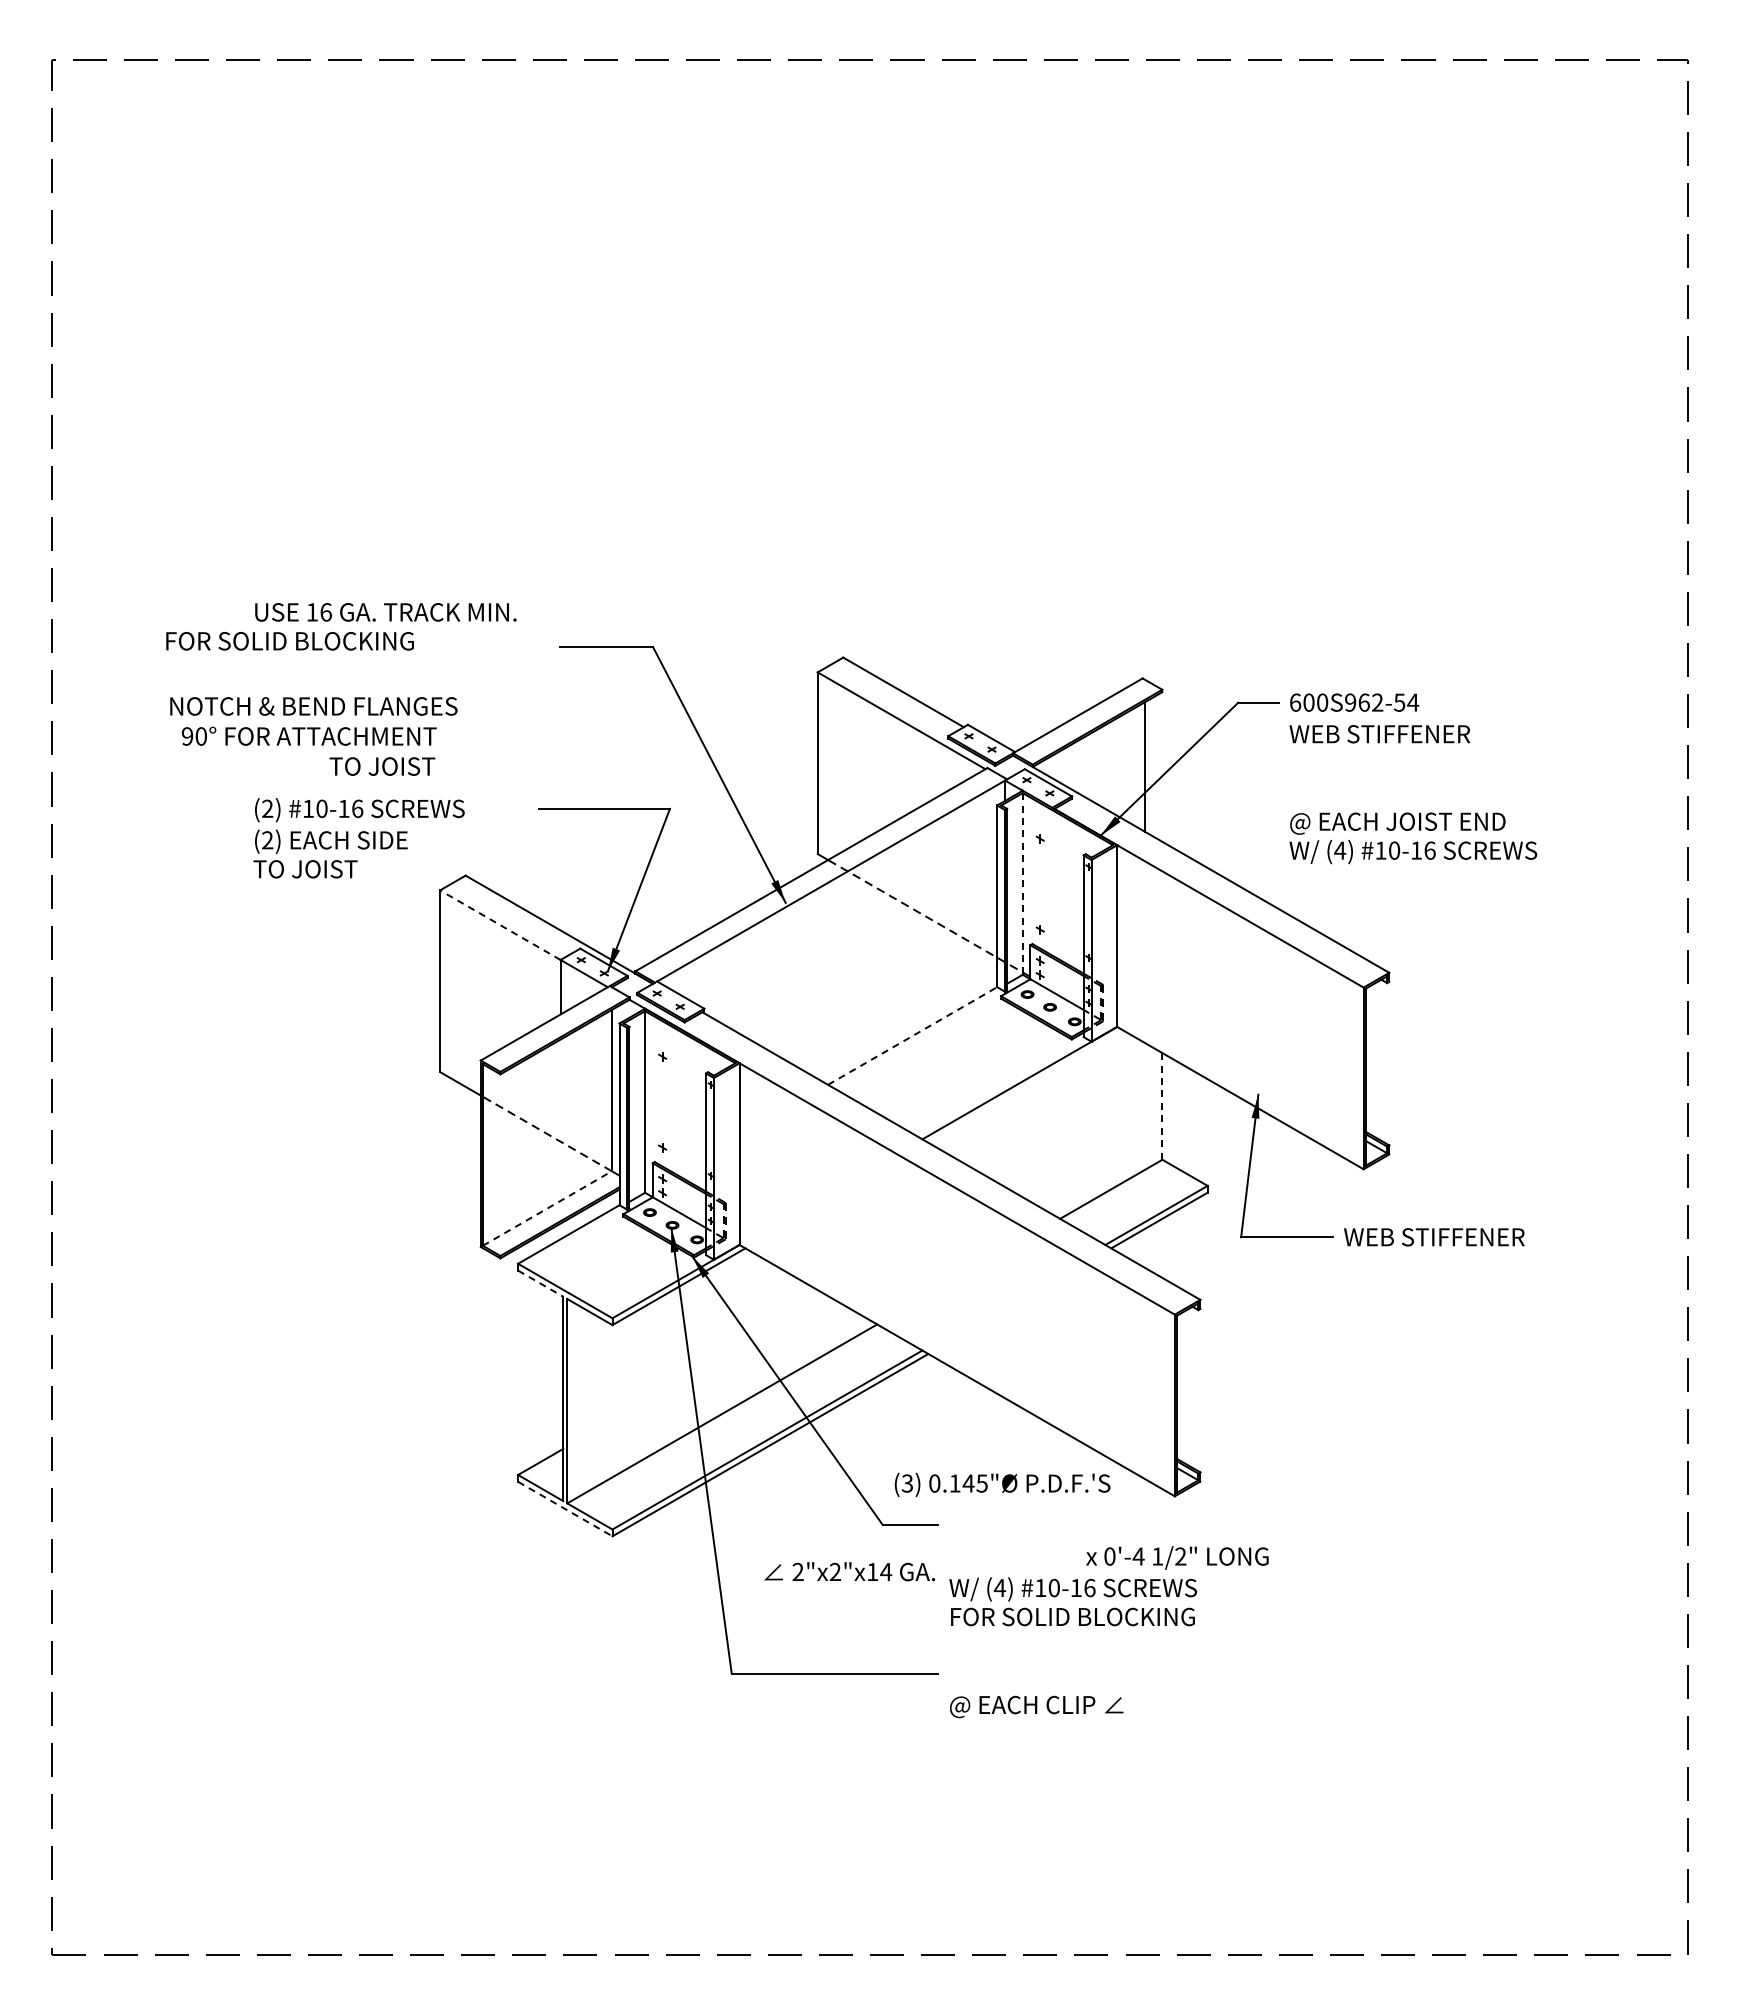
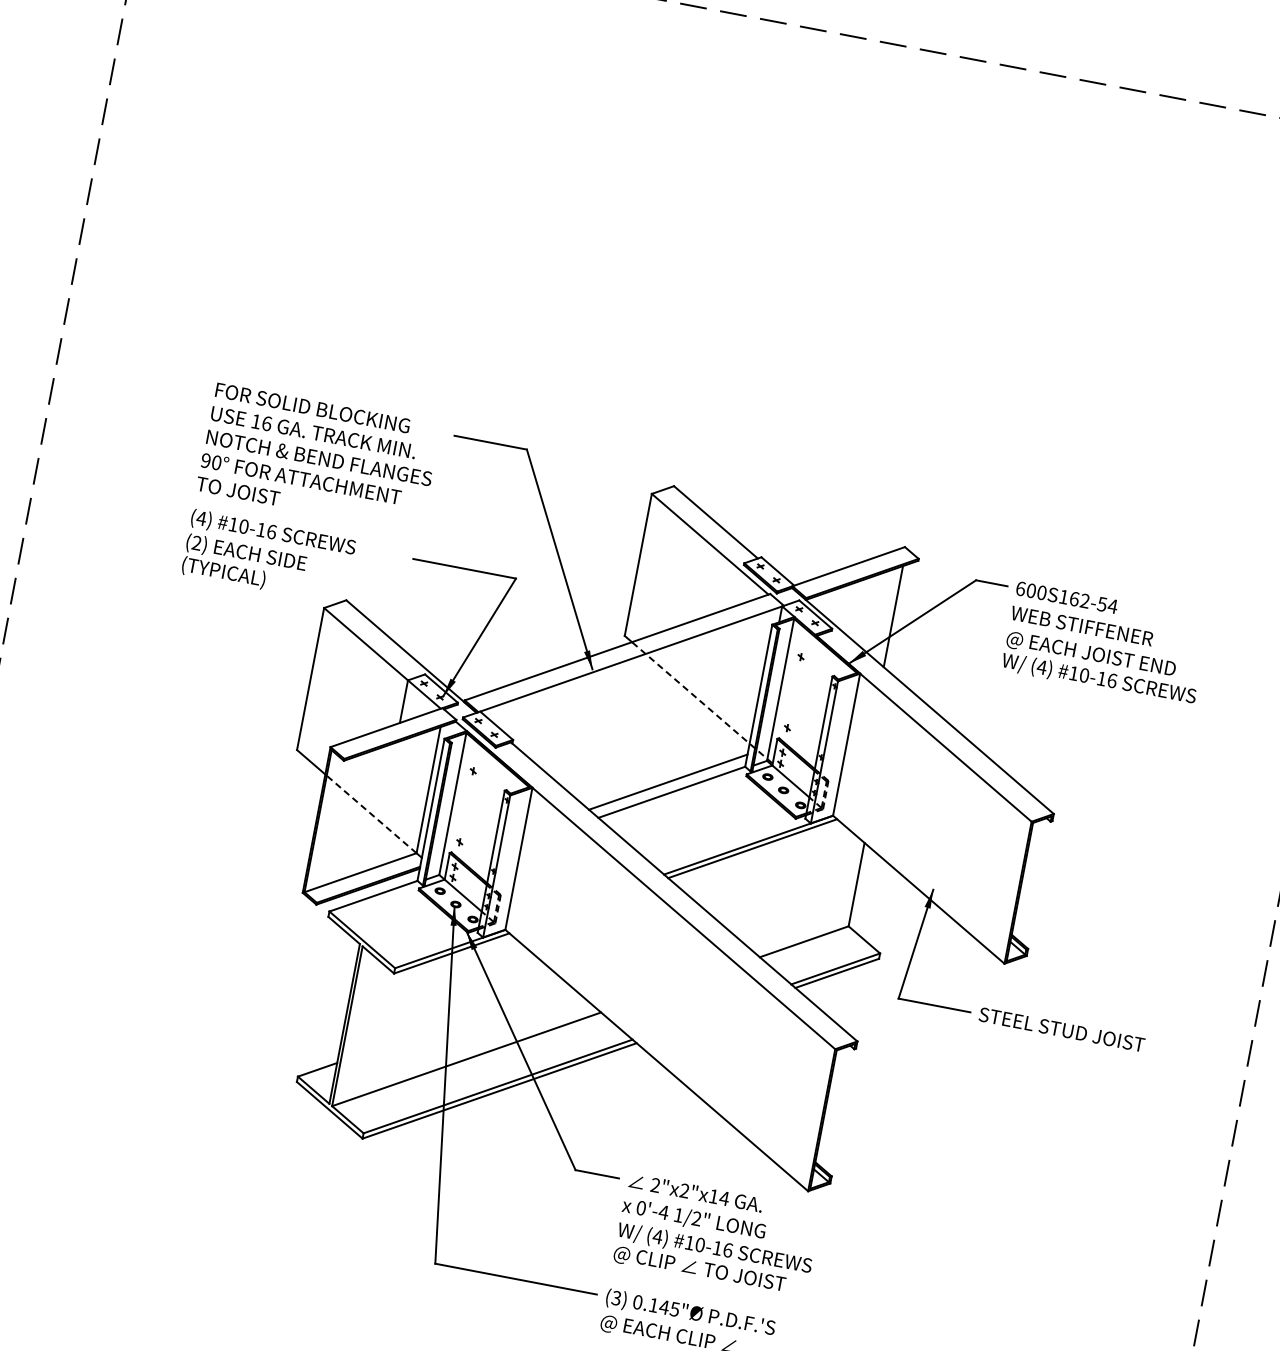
text: (385, 612) -> (313, 432), moved
text: (289, 641) -> (312, 408), moved
text: (1350, 702) -> (1063, 596), 600S962-54 -> 600S162-54
text: (313, 706) -> (319, 458), moved
text: (309, 735) -> (301, 478), moved
text: (382, 766) -> (238, 491), moved
text: (267, 808) -> (201, 518), (2) -> (4)
text: (1413, 838) -> (1101, 668), moved
text: (306, 870) -> (222, 572), TO JOIST -> (TYPICAL)
line: (1022, 883) -> (780, 689), dashed -> solid
line: (500, 925) -> (366, 644), dashed -> solid
line: (905, 1024) -> (667, 782), added
line: (912, 1036) -> (671, 792), dashed -> solid
line: (1025, 1086) -> (752, 848), added
line: (1162, 1106) -> (856, 884), dashed -> solid
line: (547, 1208) -> (360, 872), dashed -> solid
text: (1449, 1237) -> (1061, 1029), WEB STIFFENER -> STEEL STUD JOIST
line: (541, 1283) -> (344, 930), dashed -> solid
text: (1002, 1484) -> (690, 1313), moved
line: (565, 1509) -> (329, 1110), dashed -> solid
text: (1177, 1557) -> (694, 1219), moved
text: (849, 1571) -> (695, 1192), moved
text: (1072, 1618) -> (709, 1271), FOR SOLID BLOCKING -> @ CLIP ∠ TO JOIST

